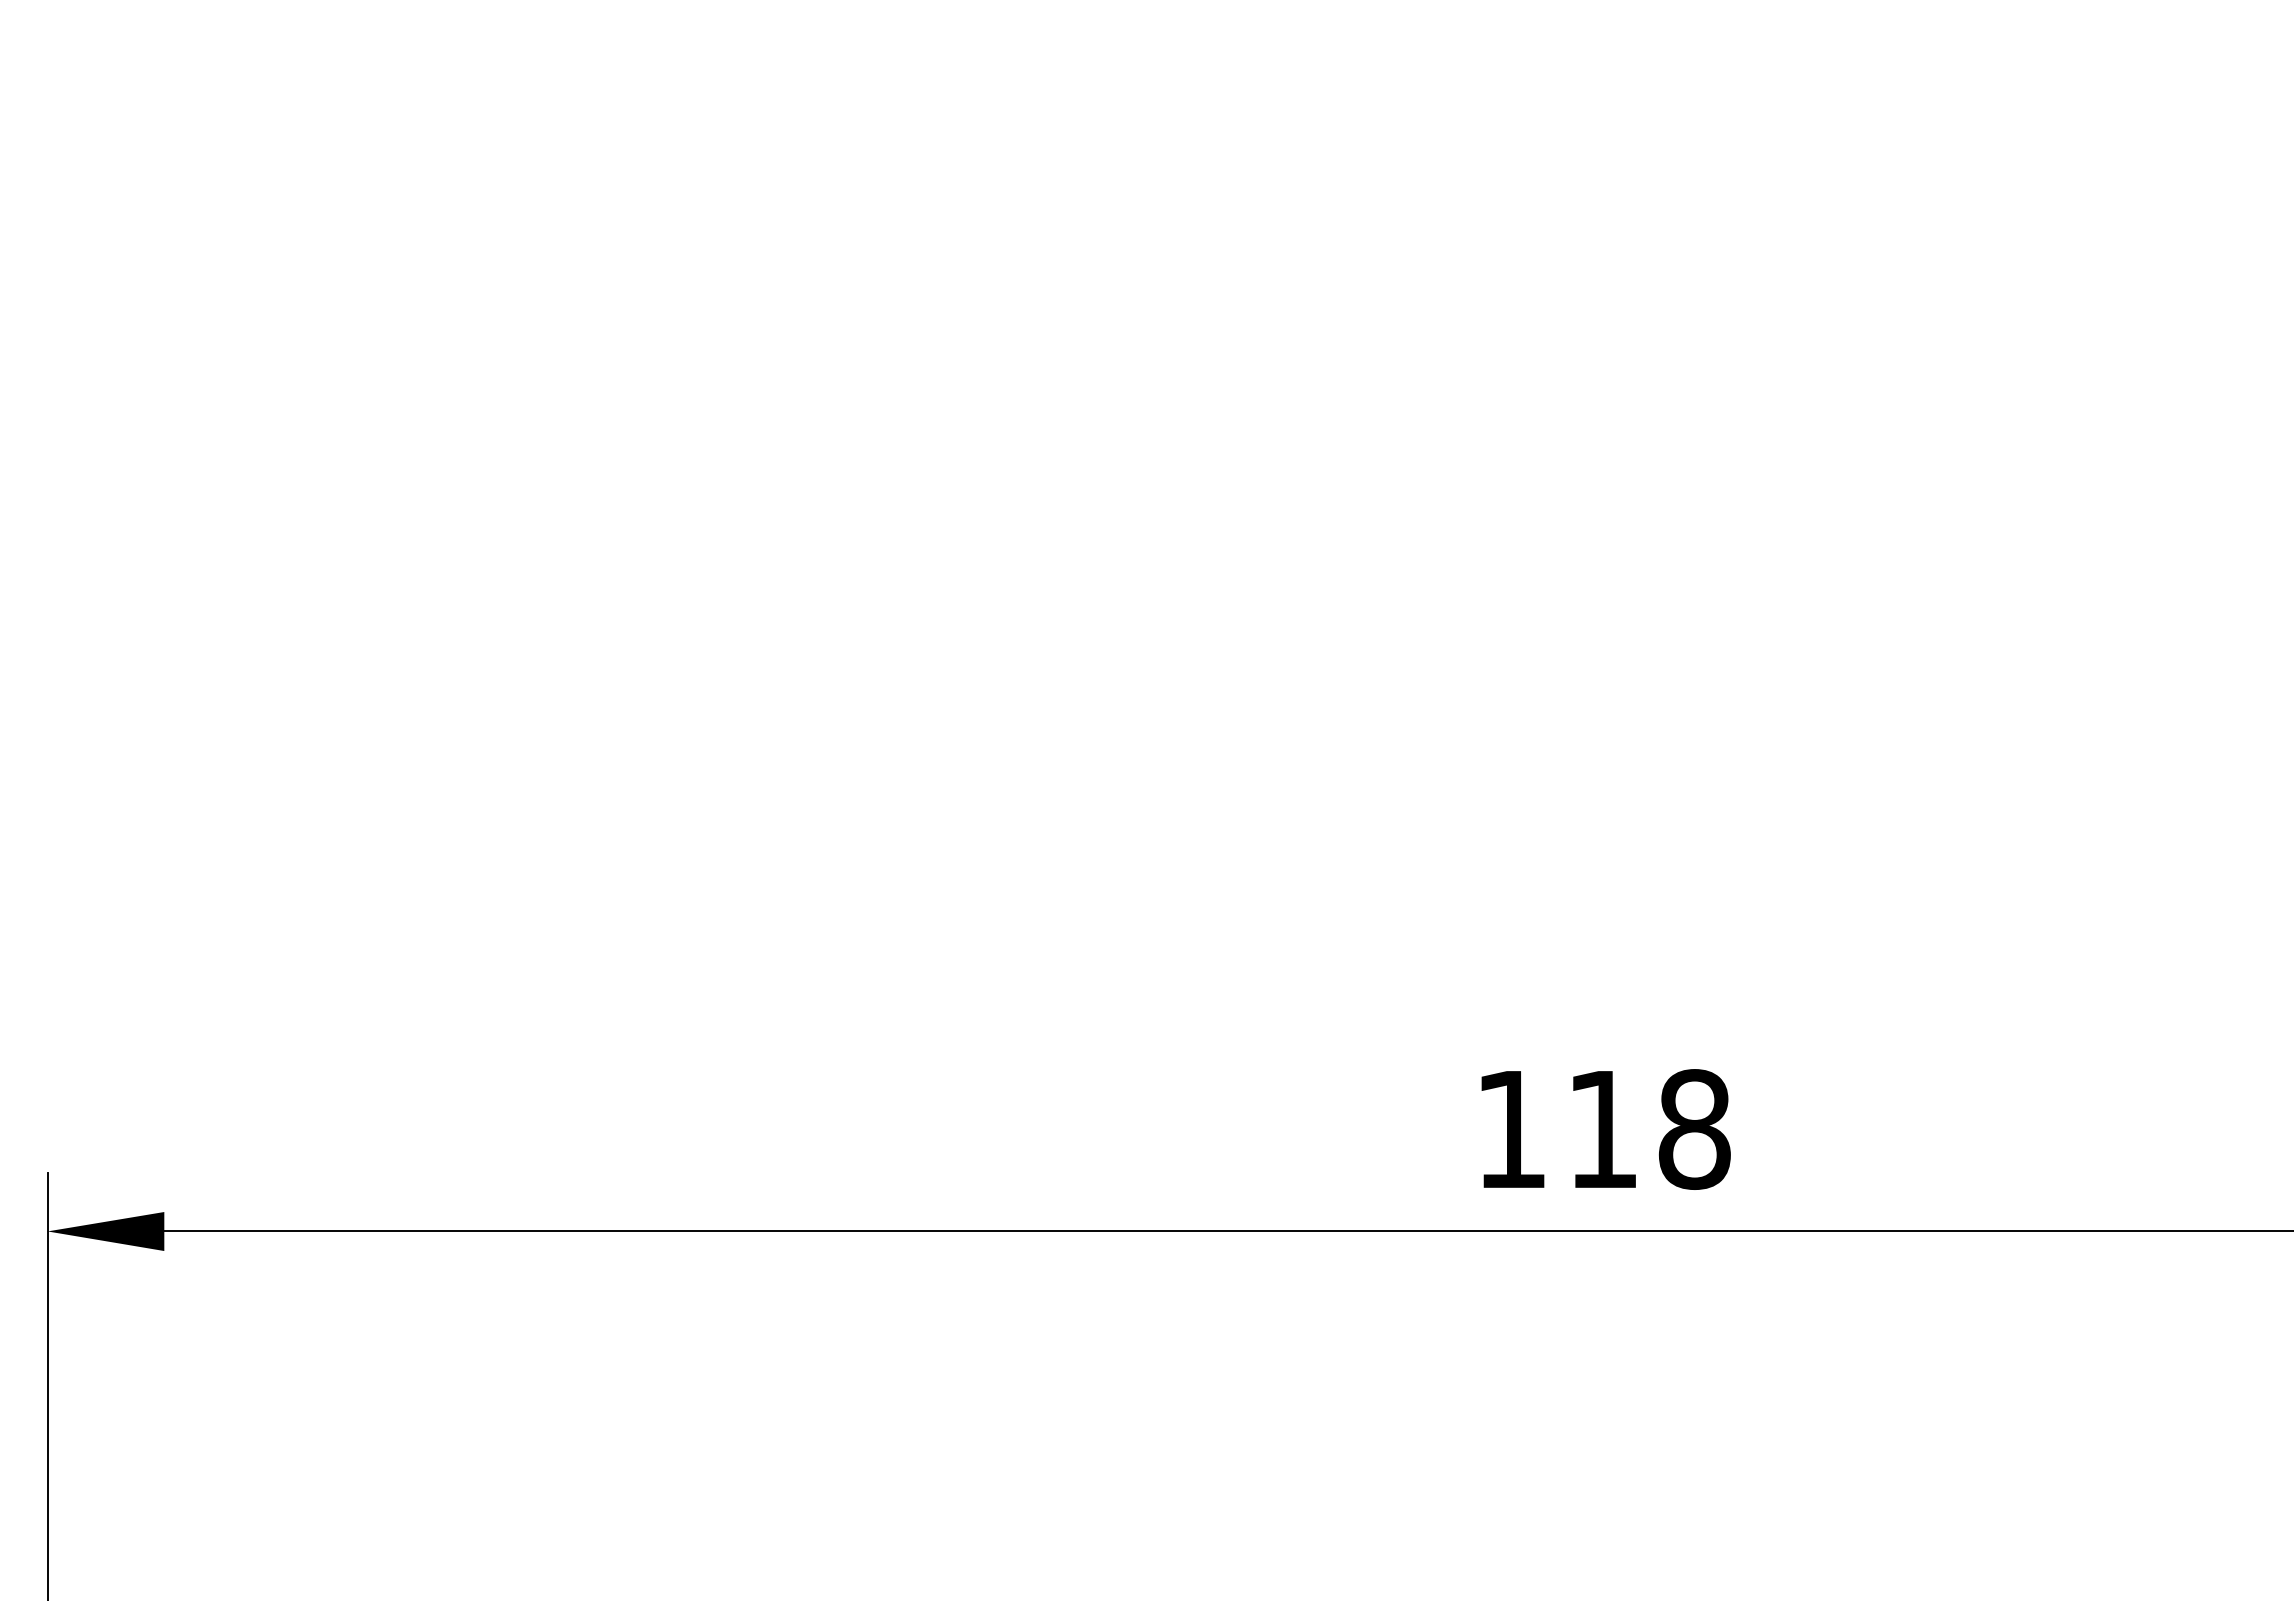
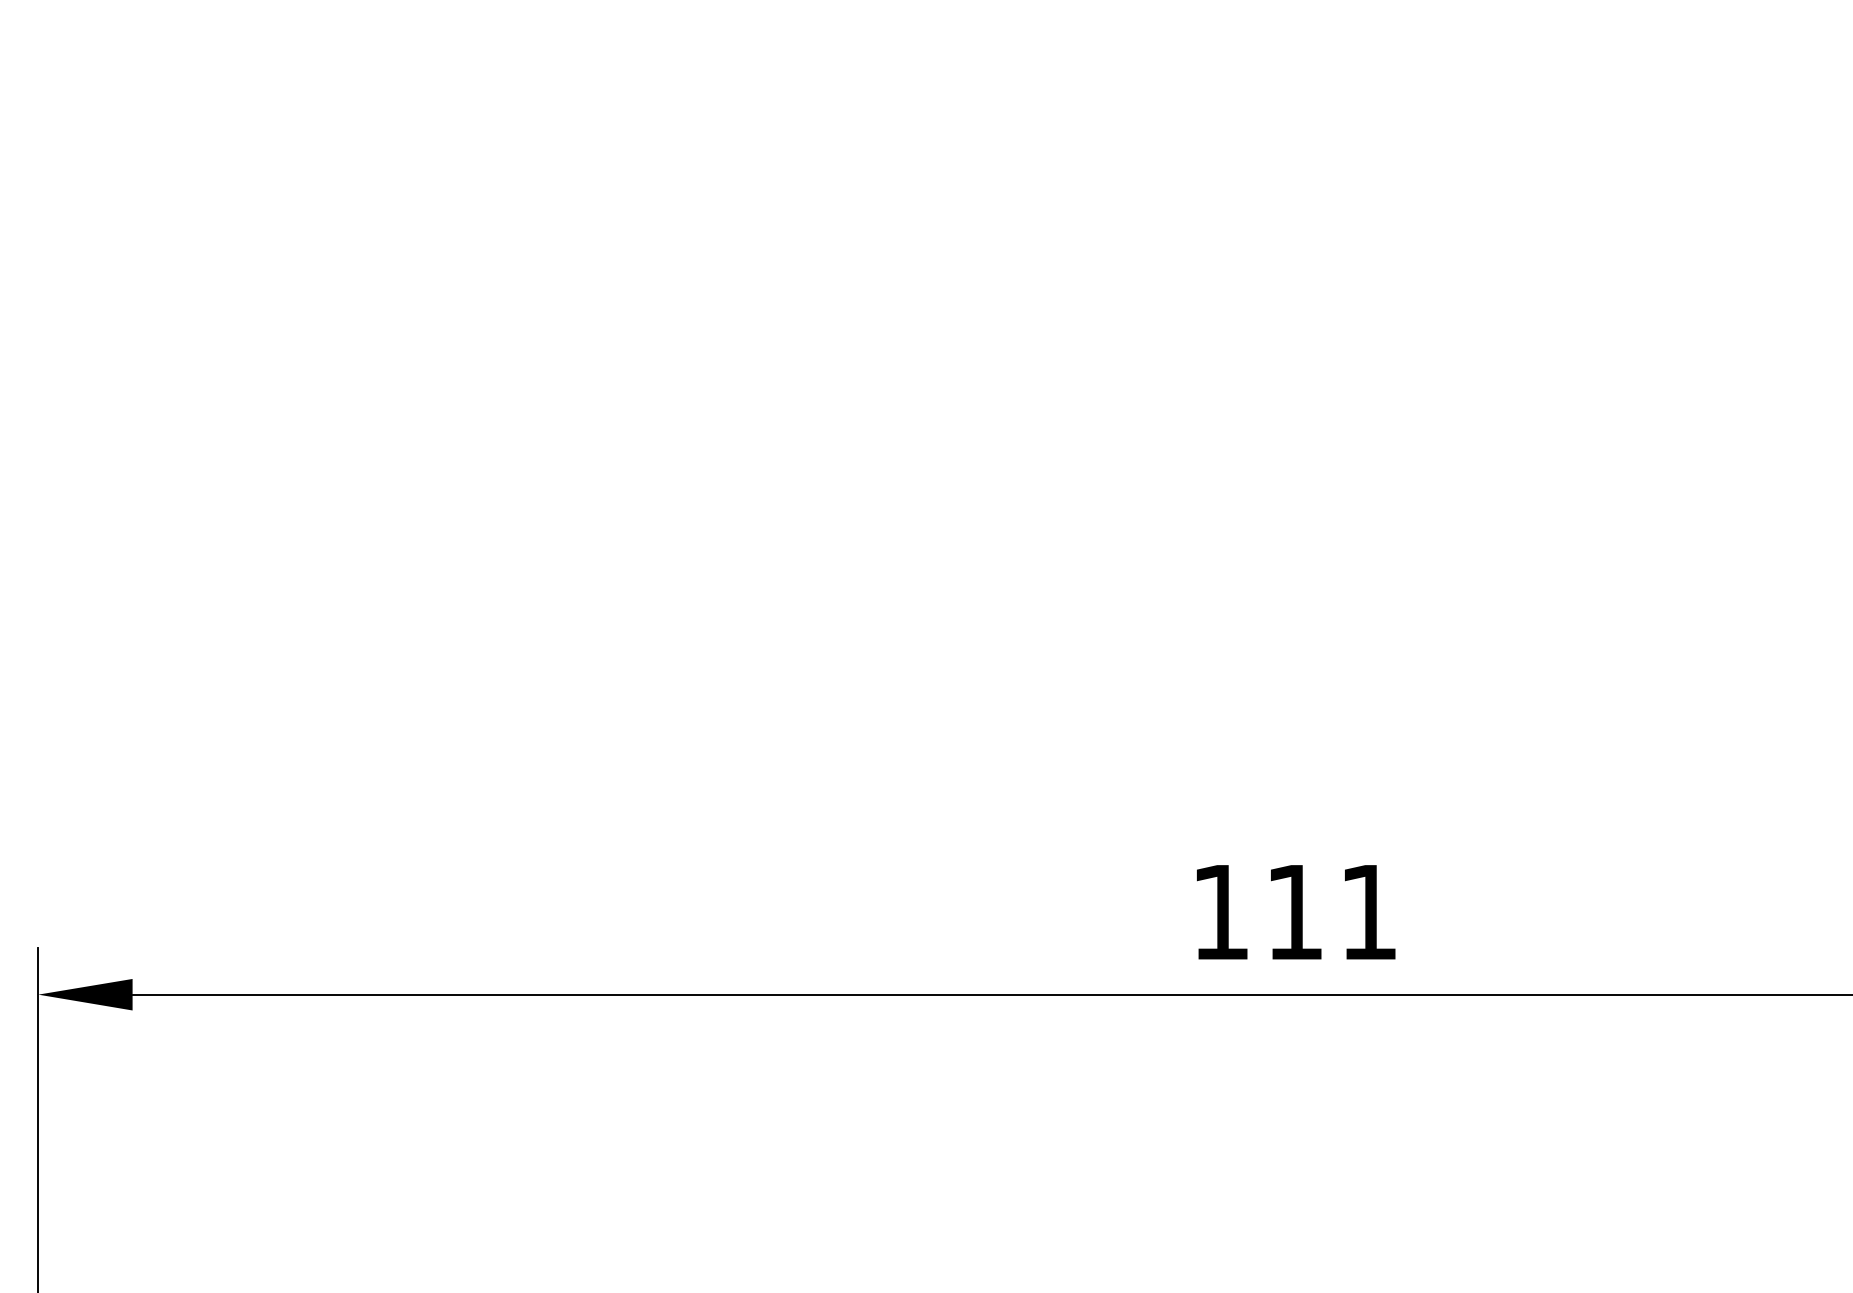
text: (1694, 1129) -> (1368, 912), 118 -> 111

